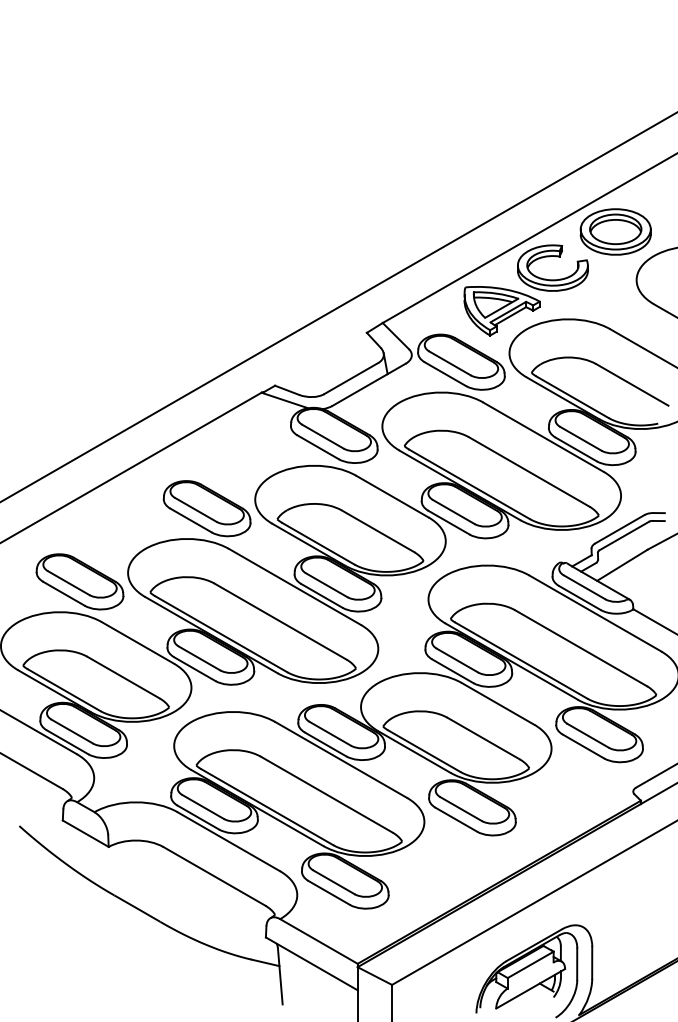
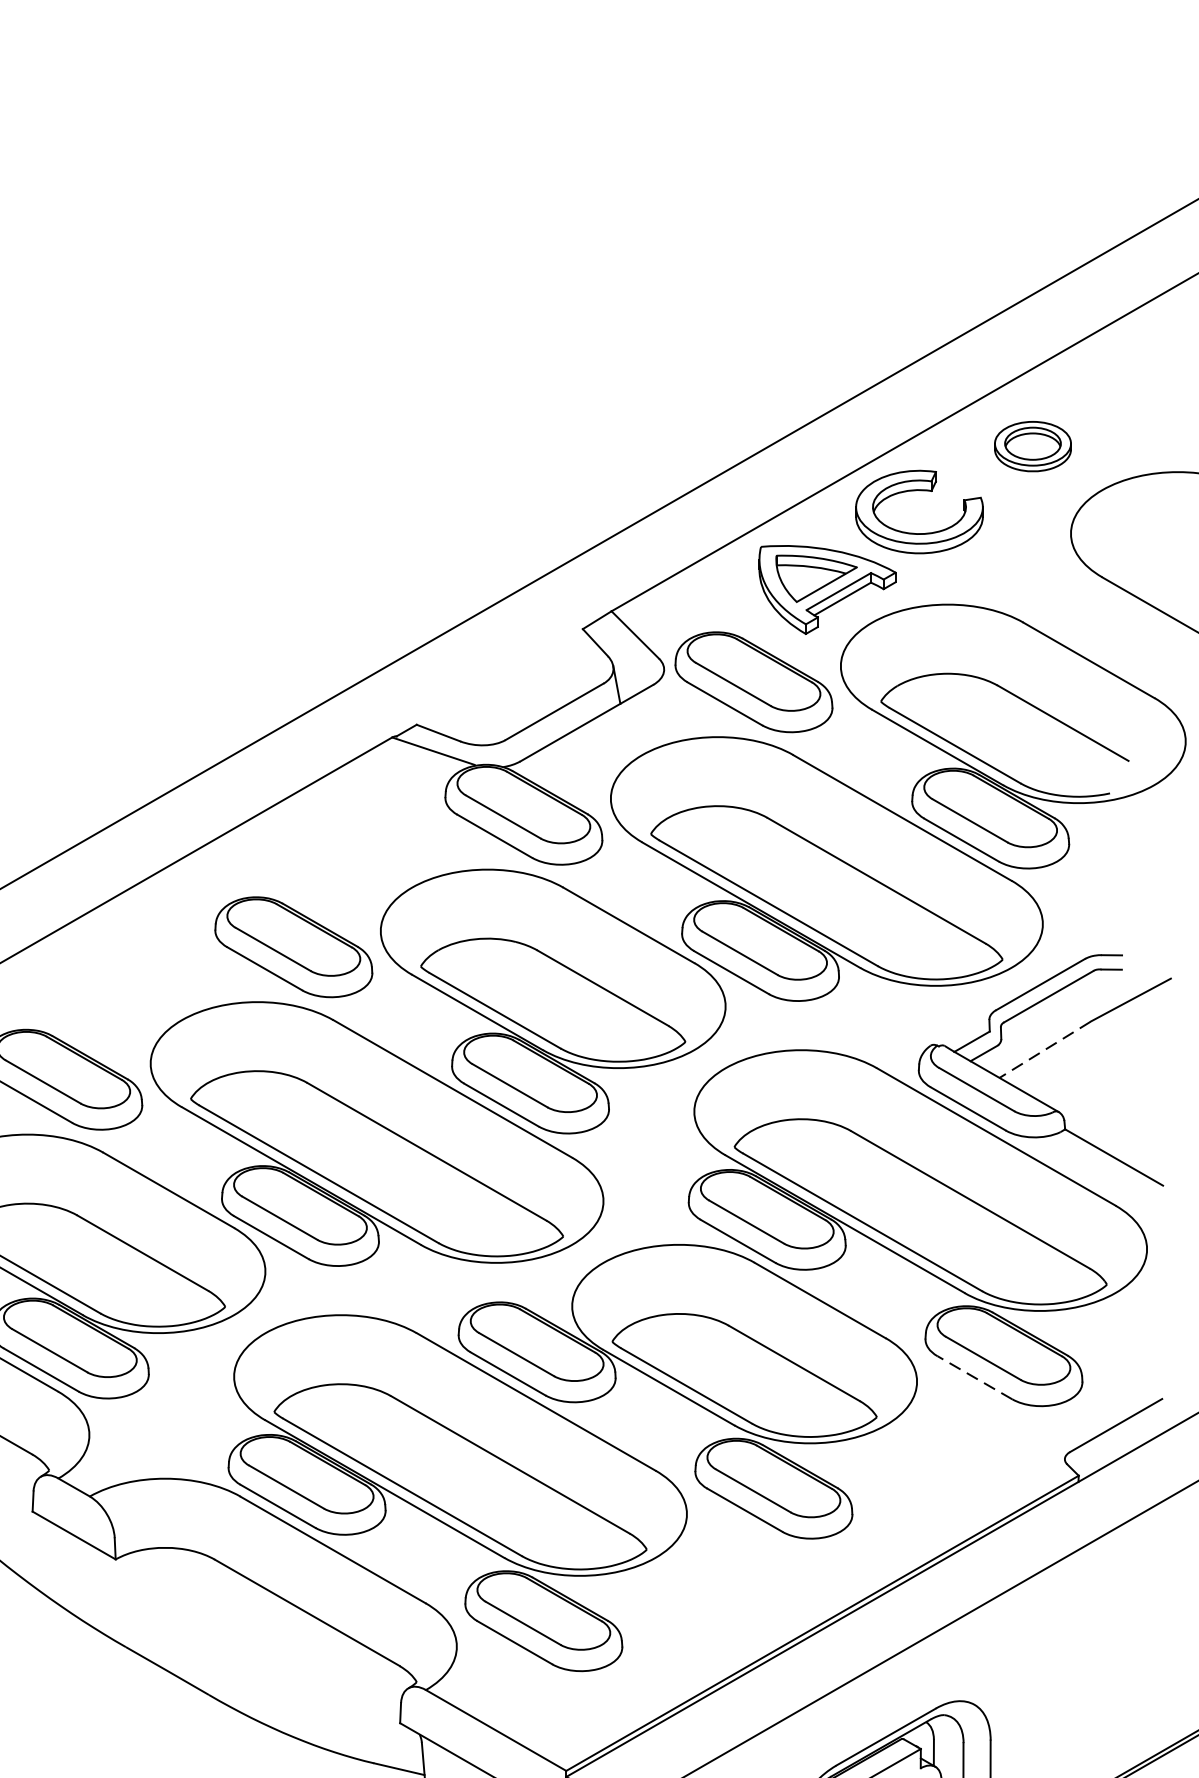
part: (615, 231) -> (1032, 445), size x0.6
line: (622, 565) -> (1045, 1050), solid -> dashed
line: (583, 746) -> (974, 1377), solid -> dashed

